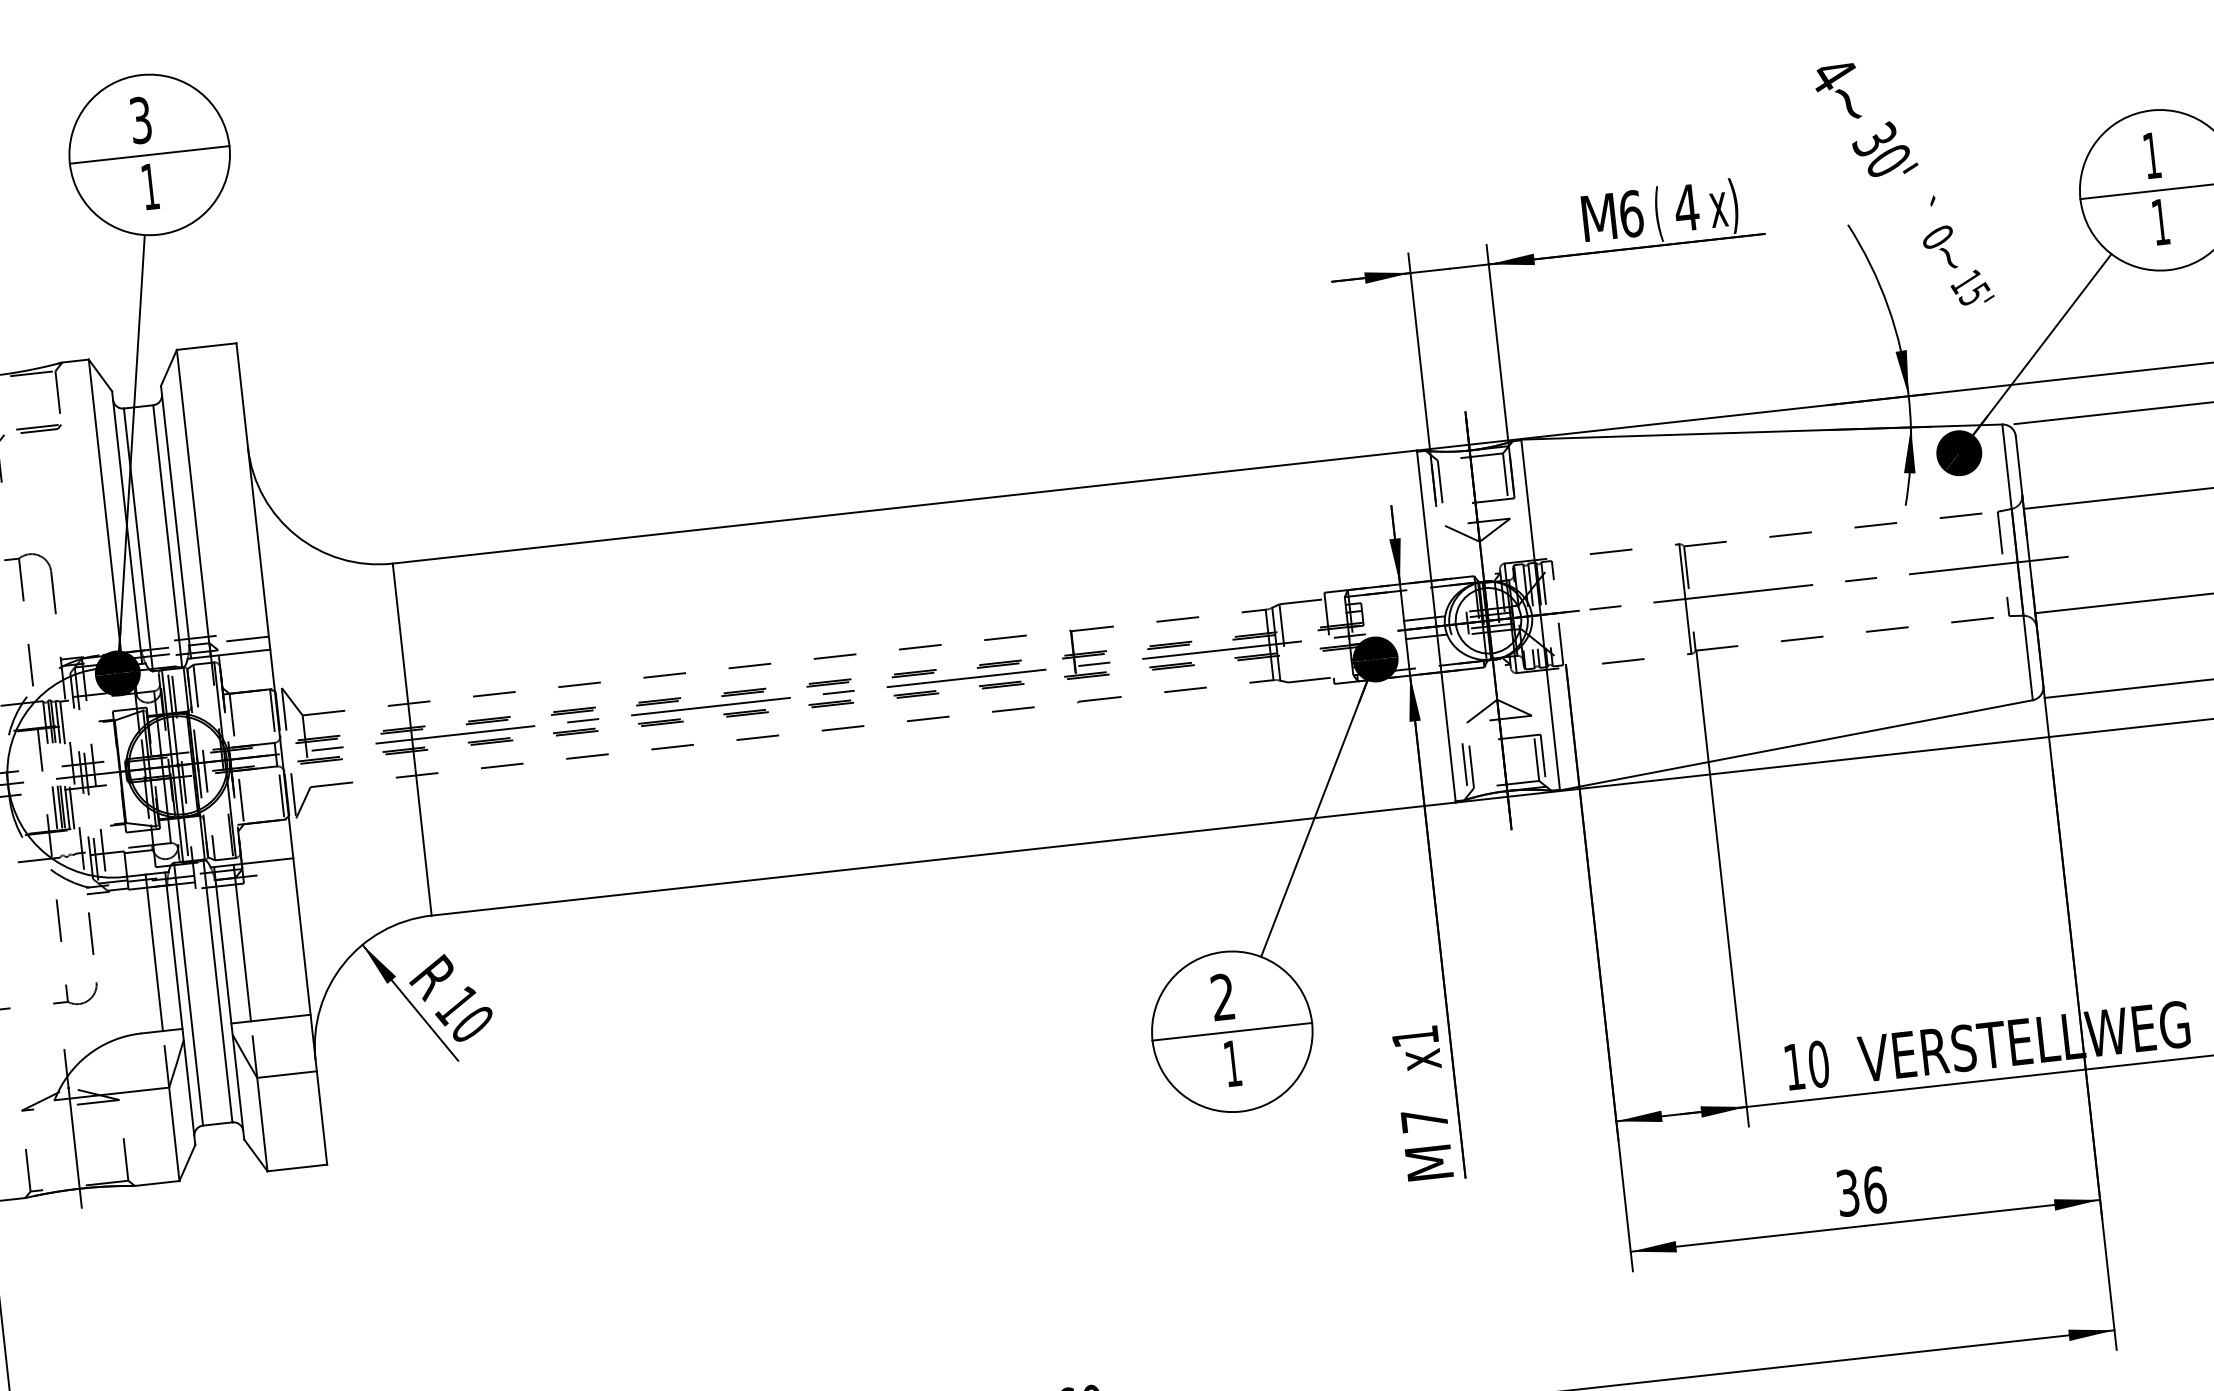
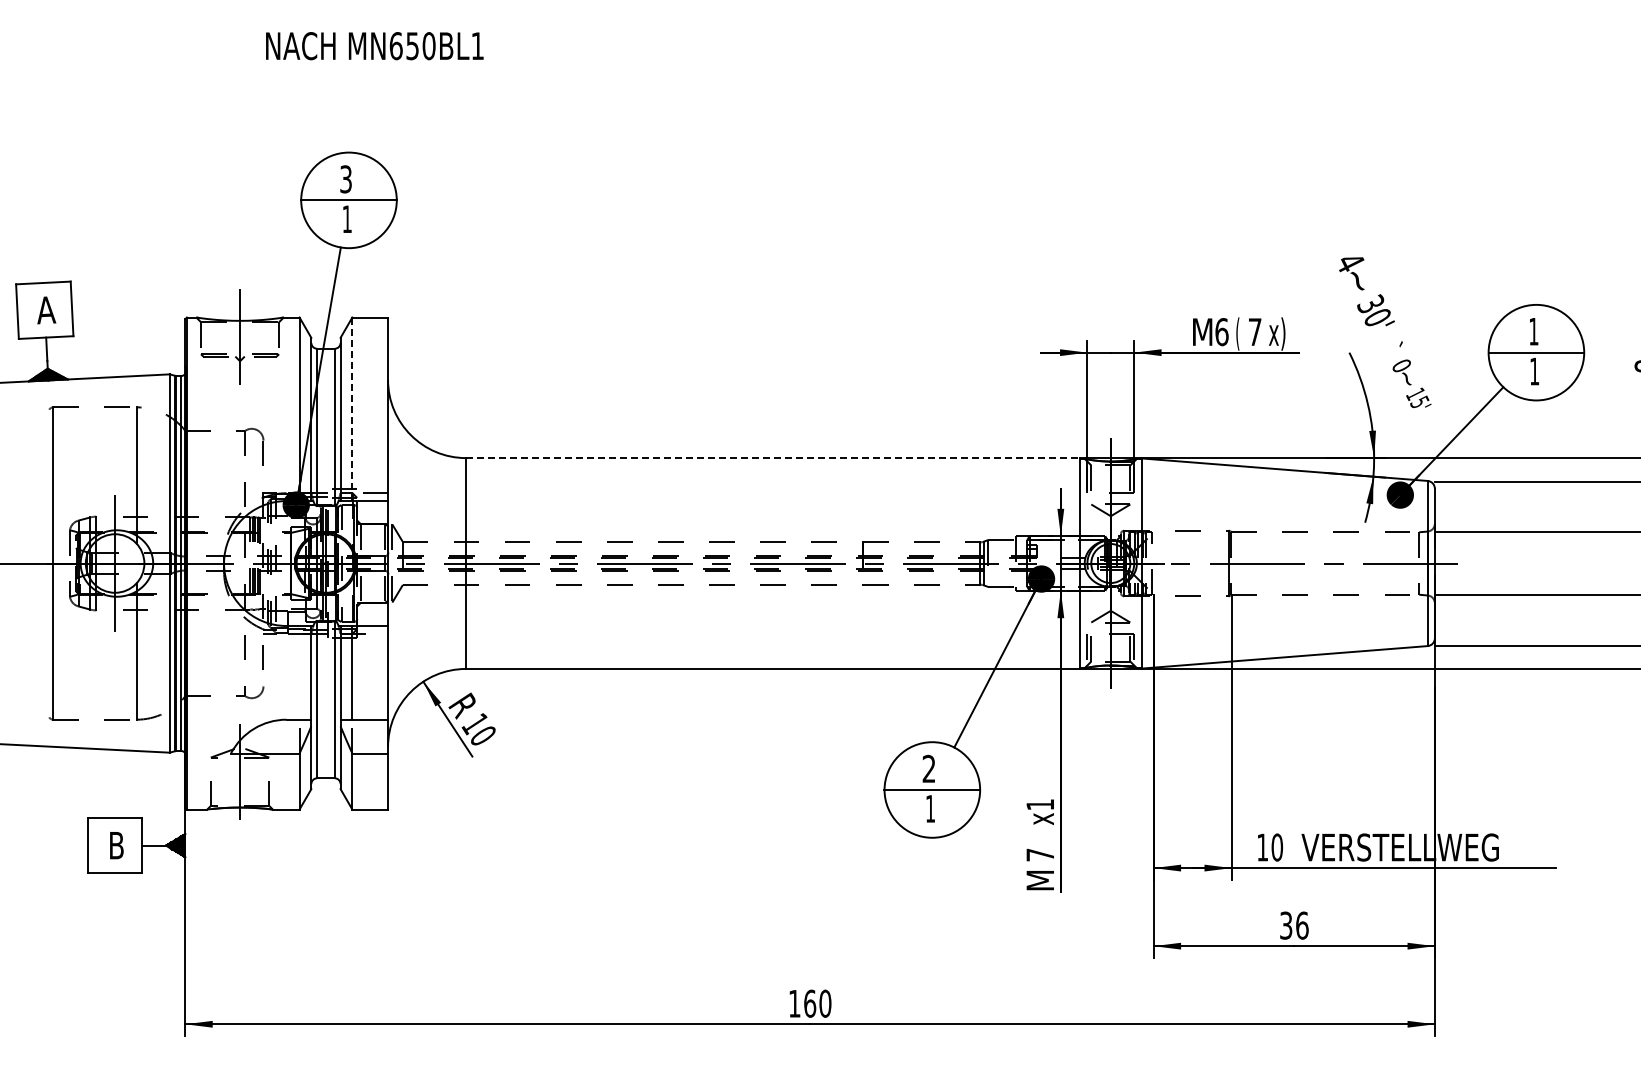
text: (1687, 206) -> (1255, 331), 4 -> 7
line: (194, 503) -> (352, 409), solid -> dashed
line: (904, 507) -> (772, 458), solid -> dashed
line: (154, 952) -> (299, 672), removed

